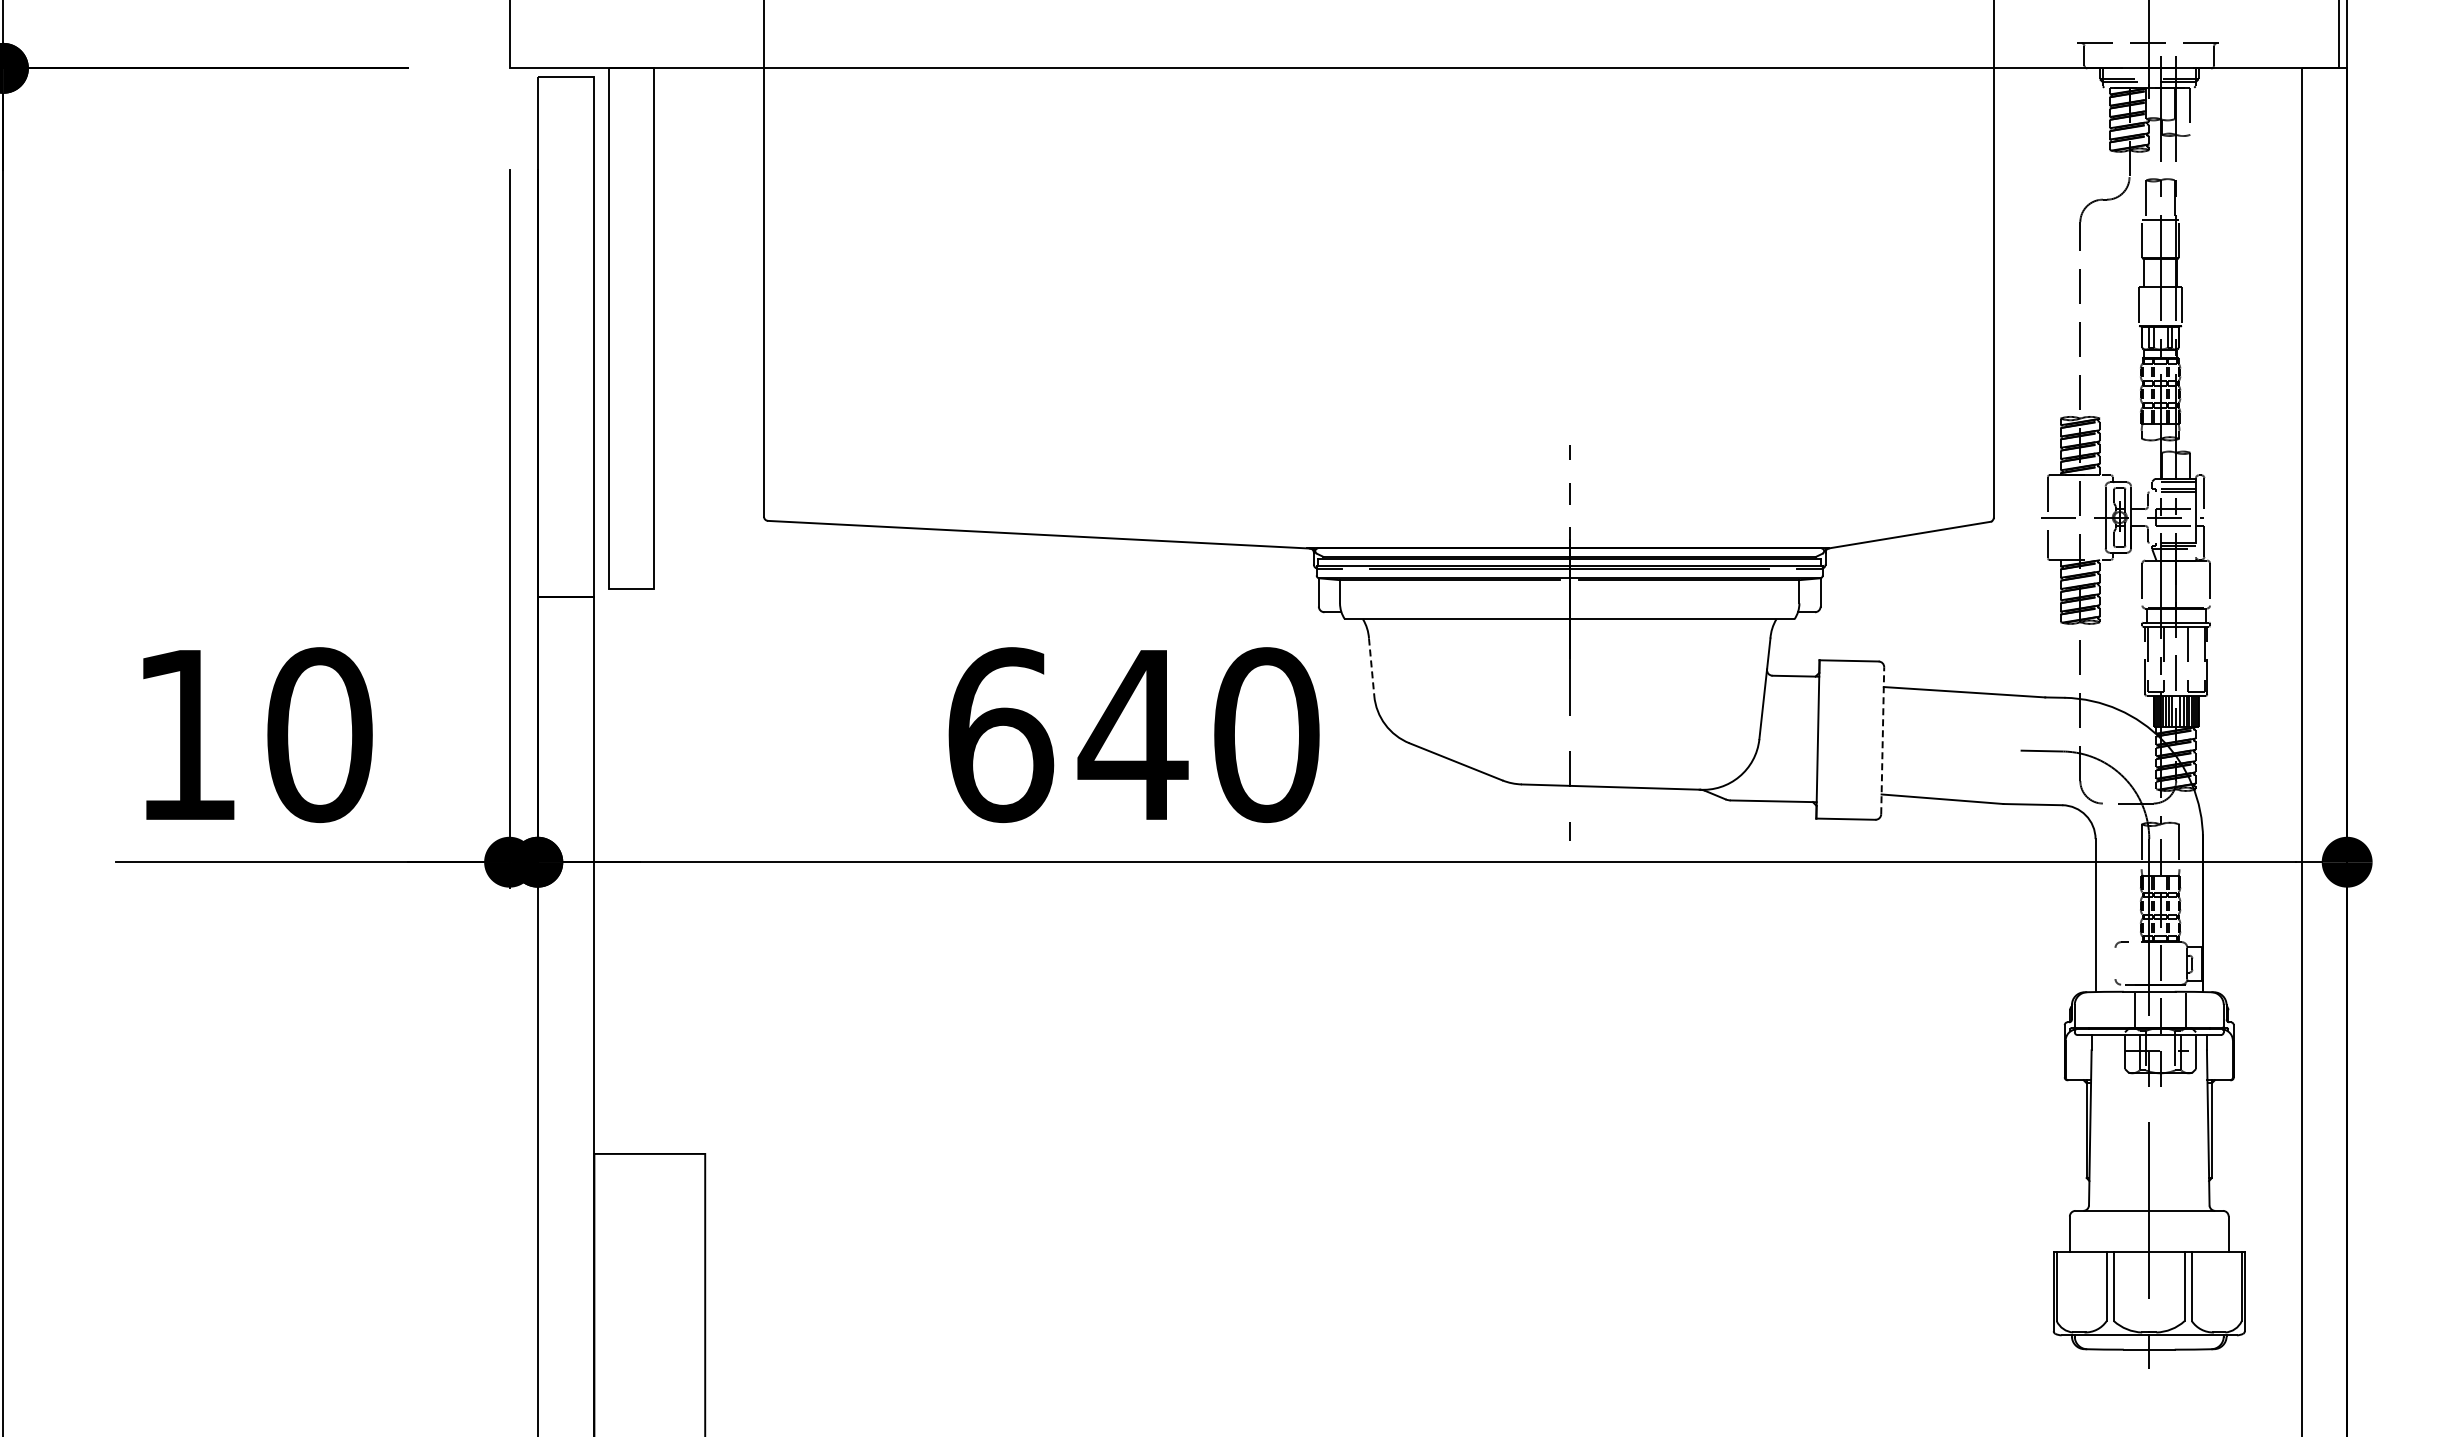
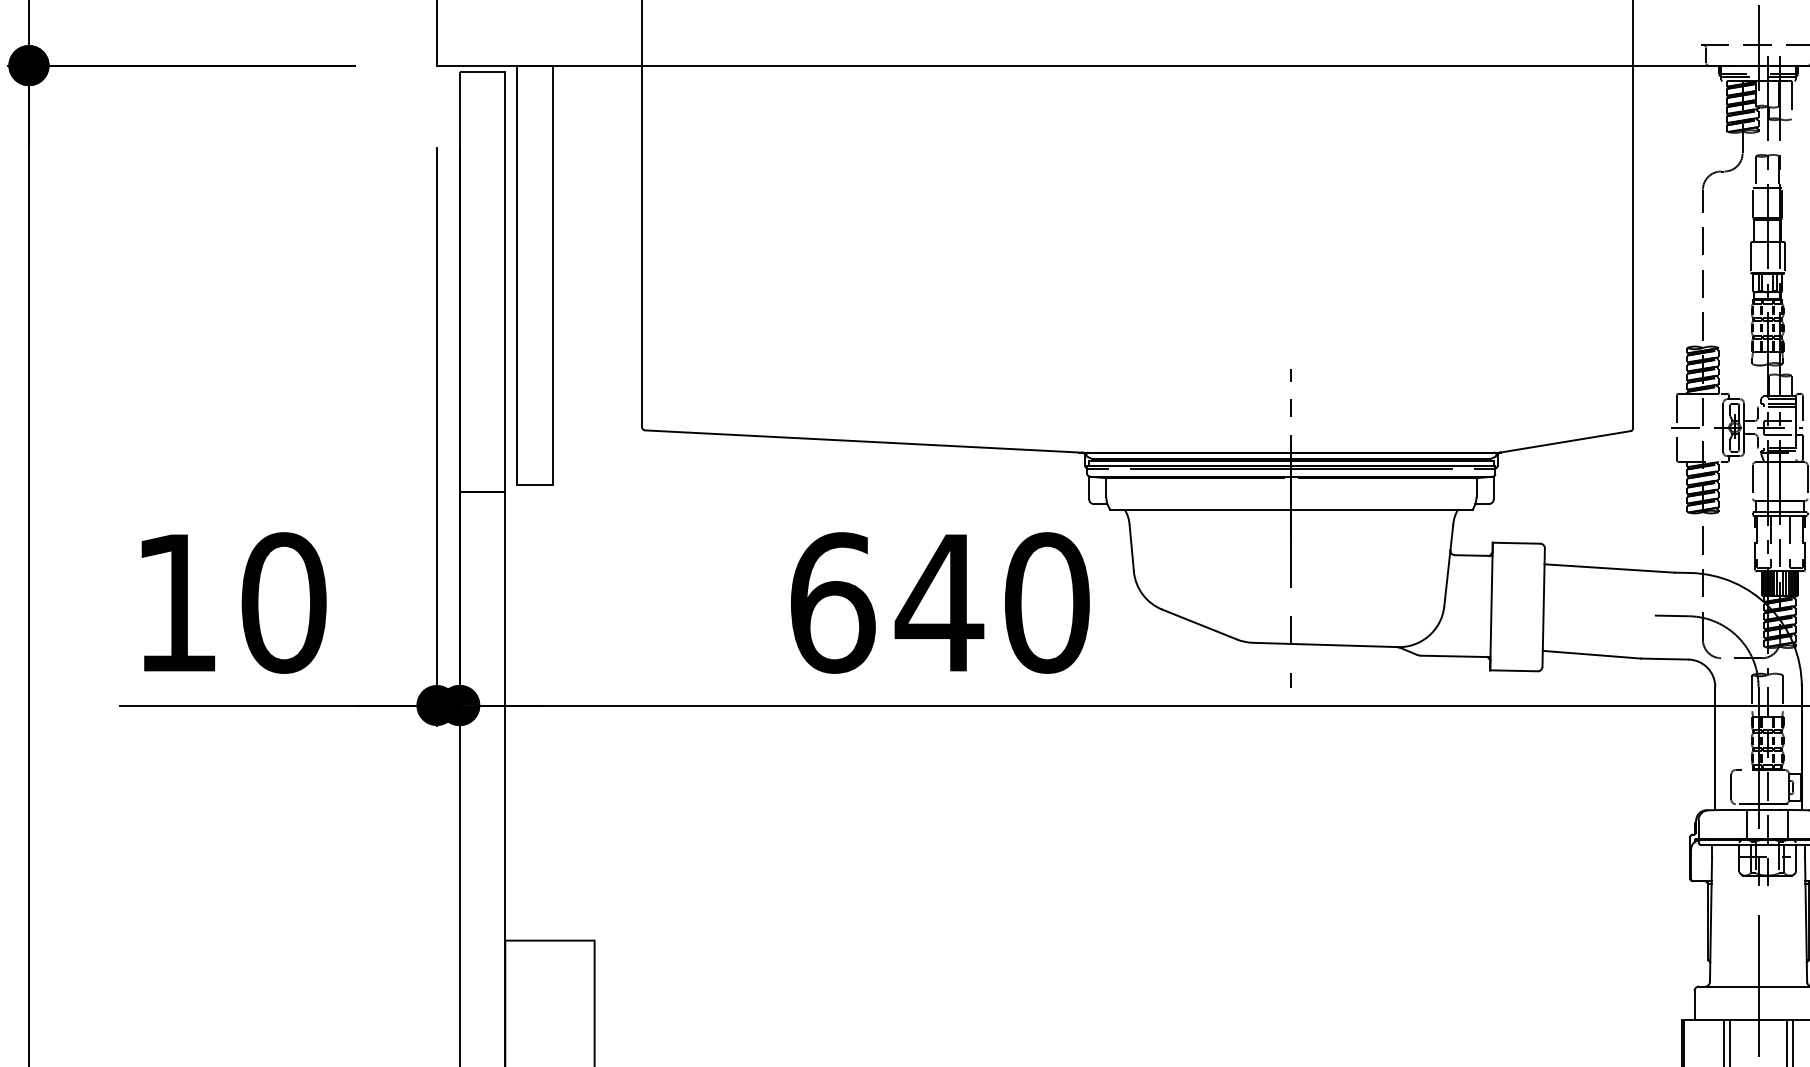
line: (1371, 667) -> (1131, 548), dashed -> solid
line: (1882, 740) -> (1543, 607), dashed -> solid
line: (2115, 963) -> (1731, 787), added

